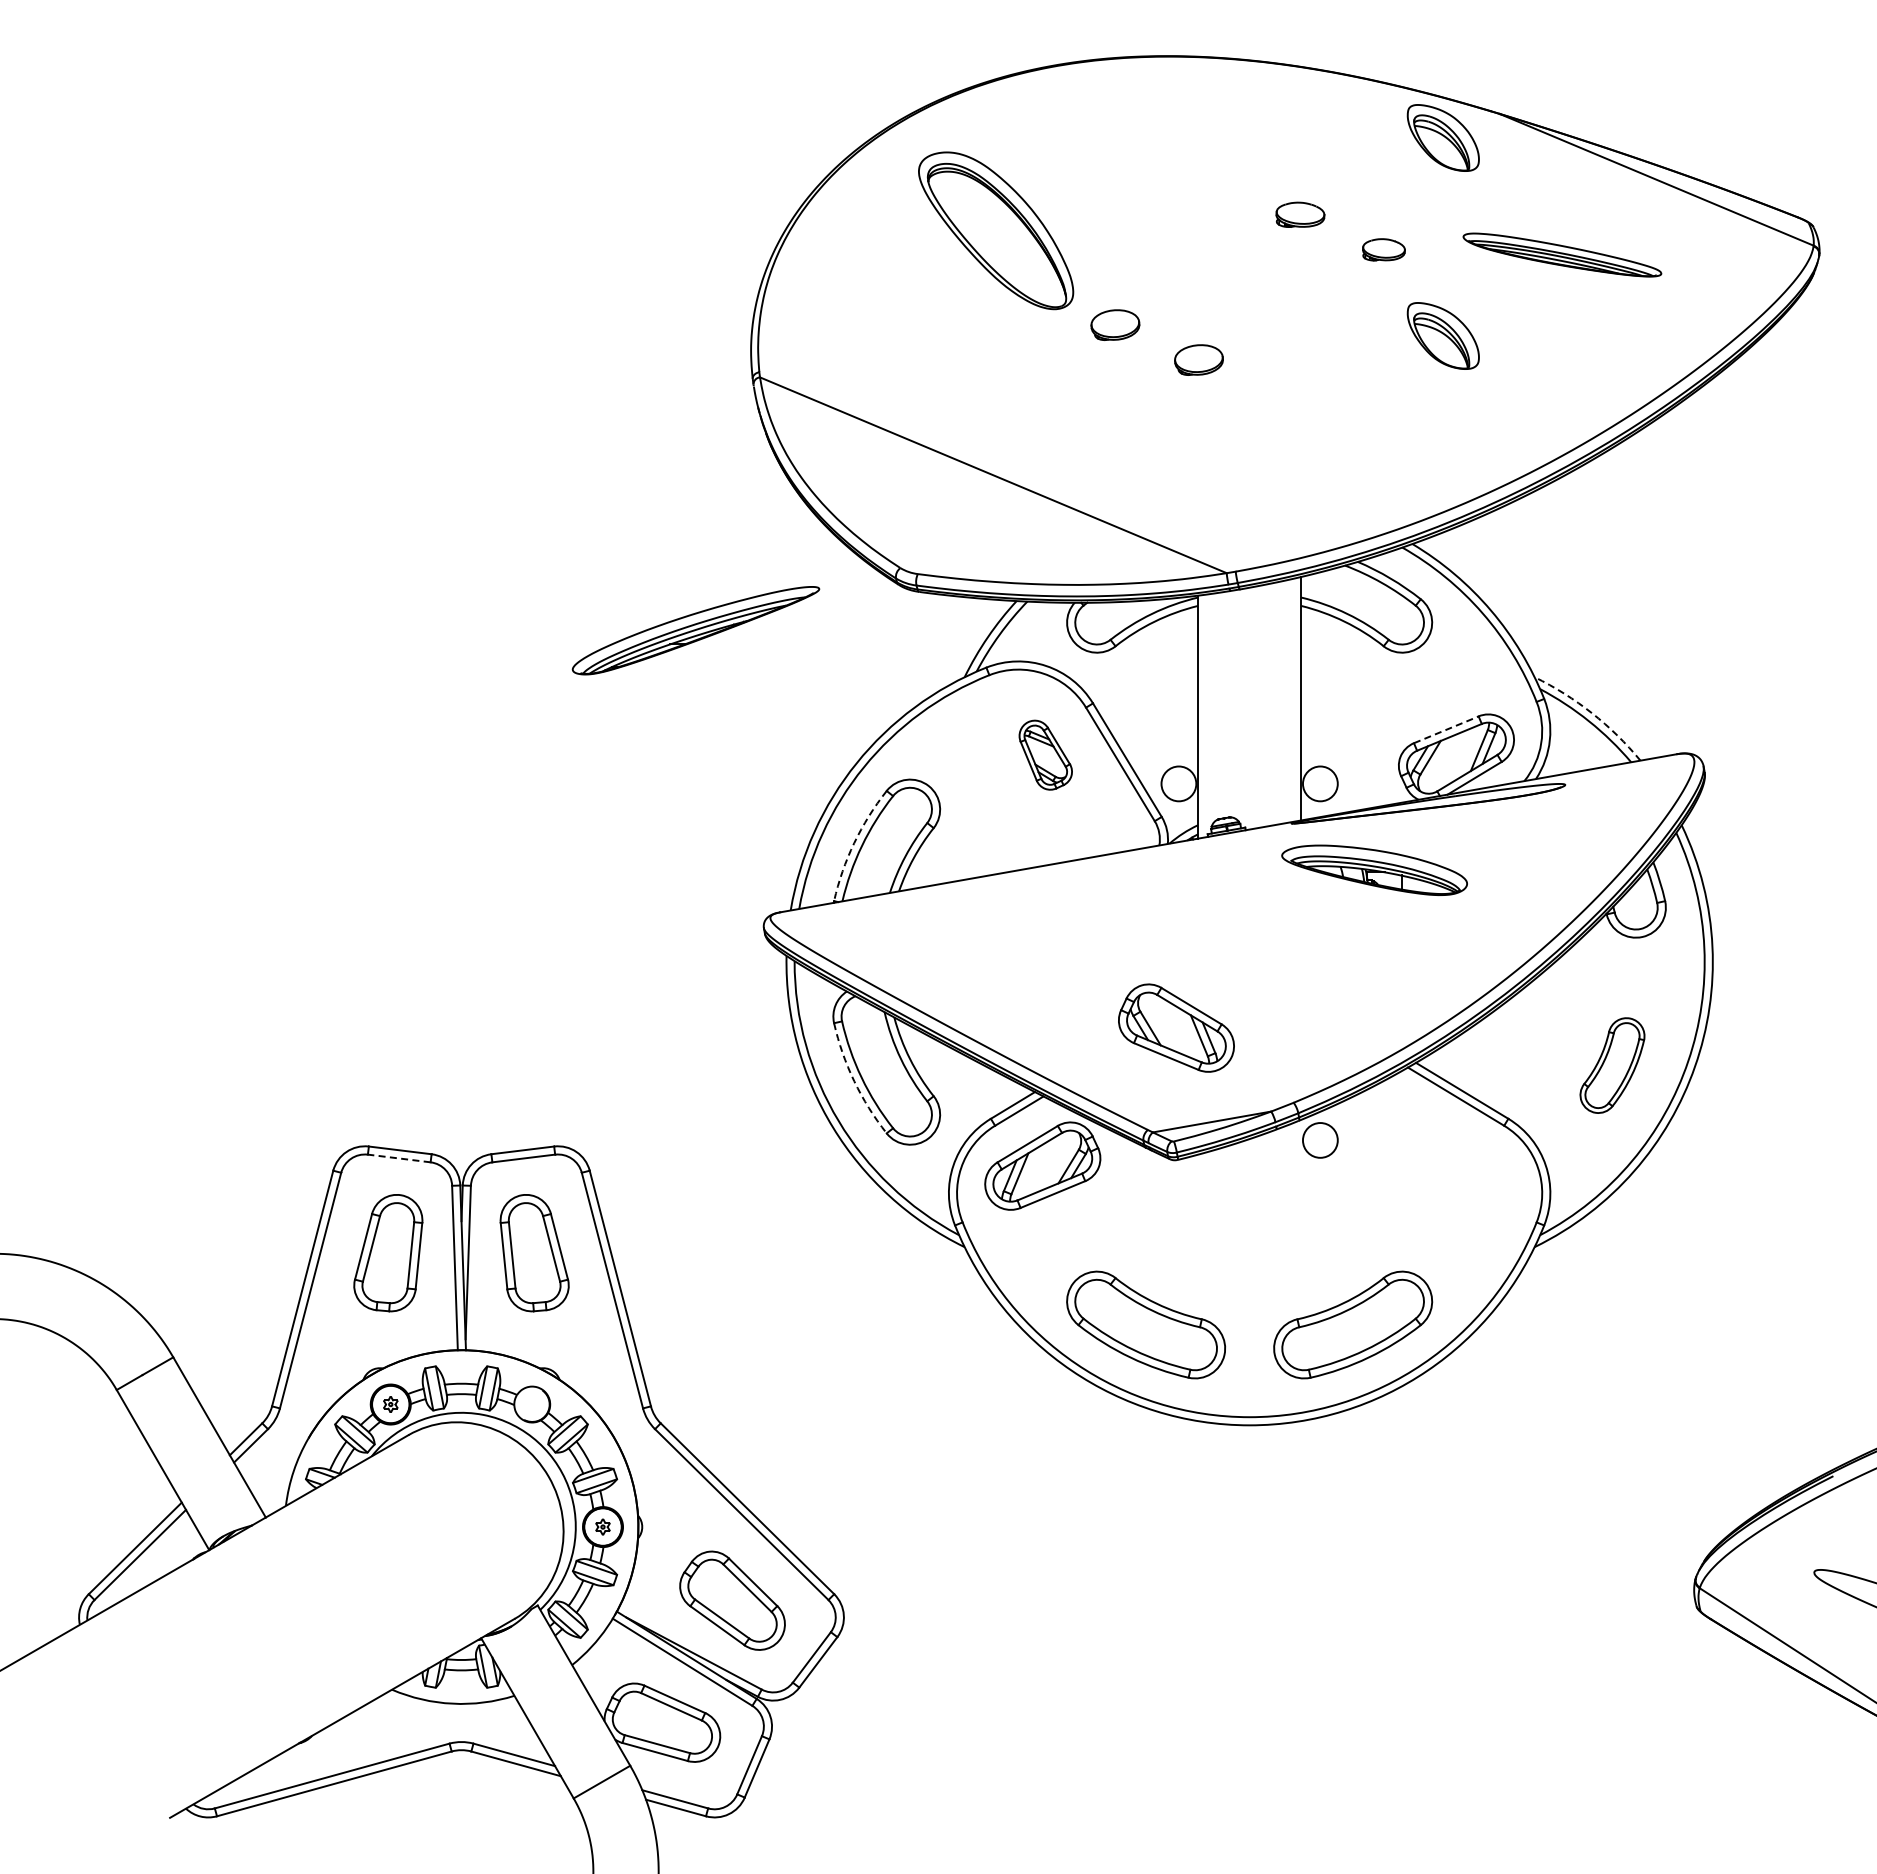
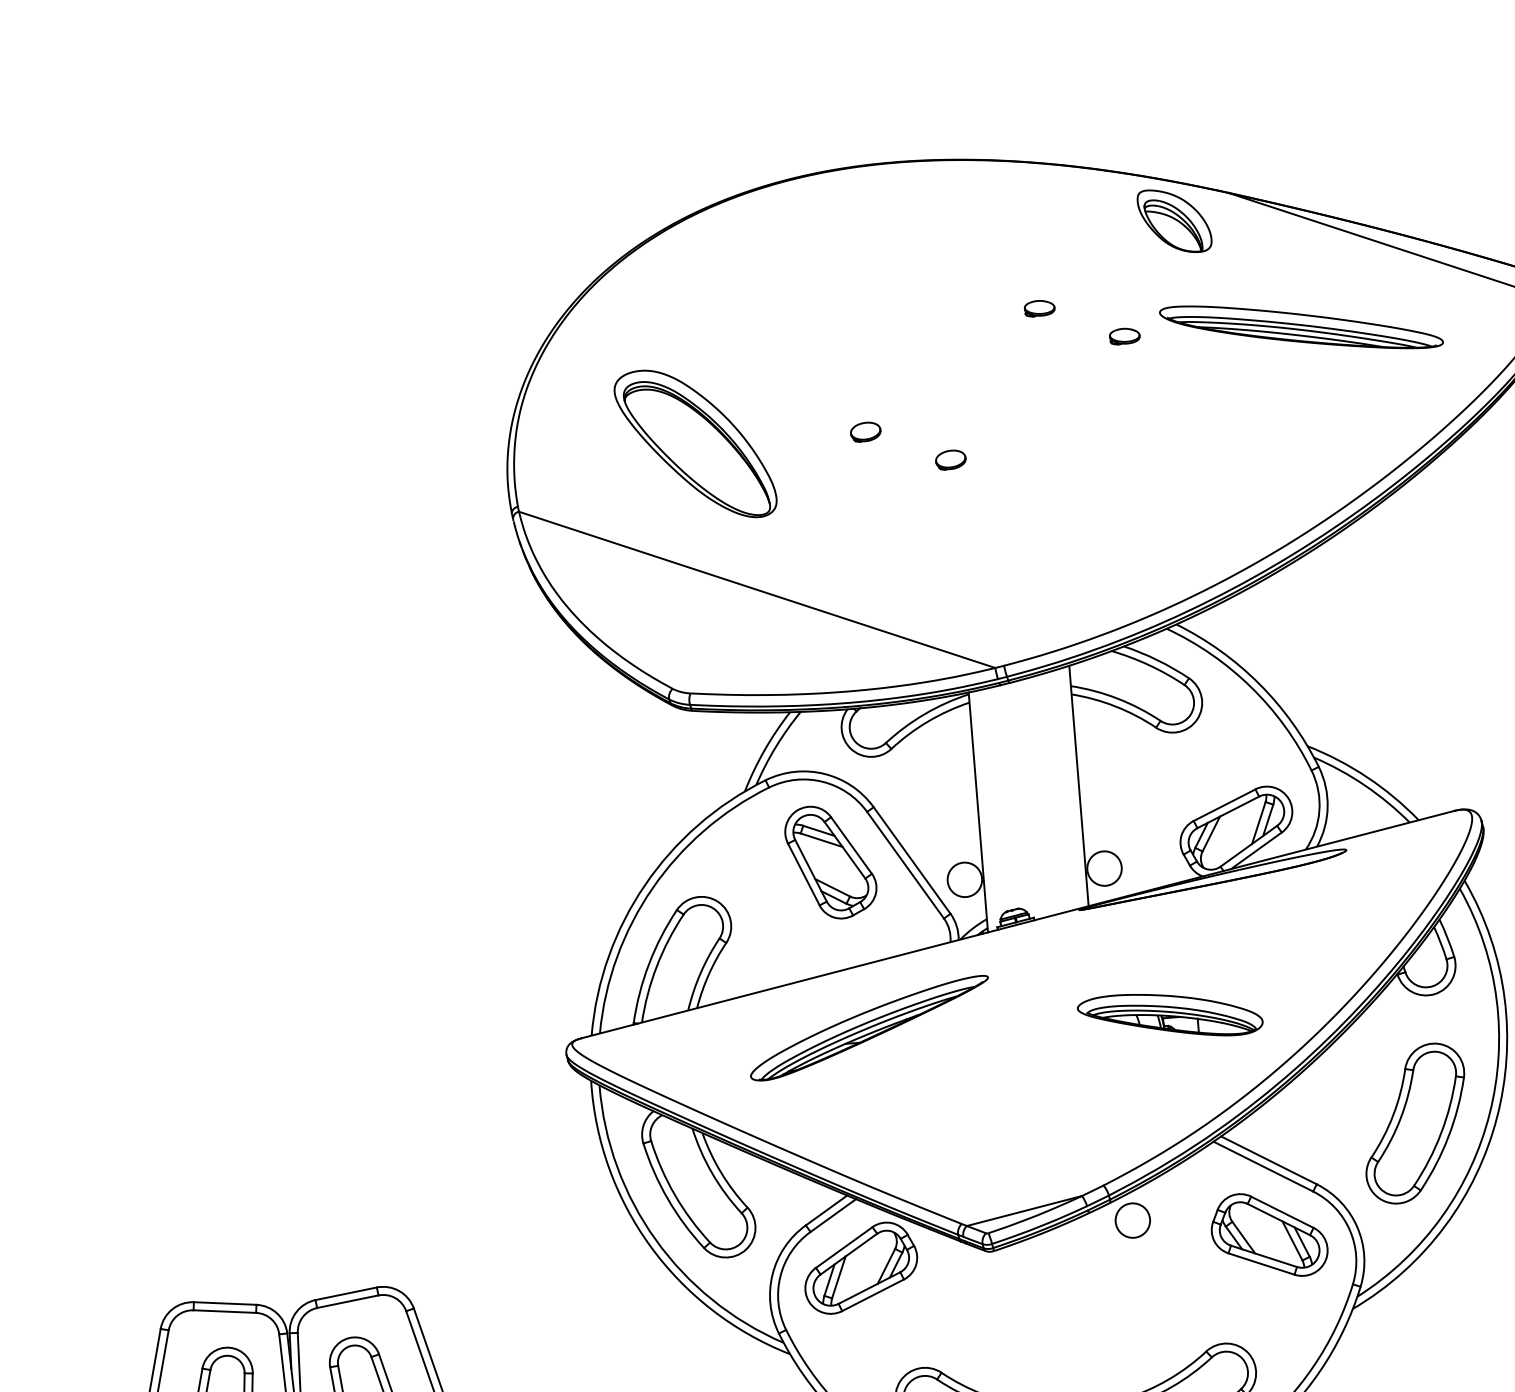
part: (1300, 214) -> (1039, 308), size x0.62
part: (996, 230) -> (695, 443), moved
part: (1383, 249) -> (1124, 335), size x0.71
part: (1562, 254) -> (1301, 326), size x1.43
part: (1115, 325) -> (865, 432), size x0.62
part: (1442, 335) -> (1189, 416), removed
part: (1198, 360) -> (950, 460), size x0.62
part: (695, 630) -> (869, 1028), moved
arc: (1592, 713) -> (1367, 777), dashed -> solid
line: (1446, 729) -> (1224, 804), dashed -> solid
part: (1045, 754) -> (830, 861), size x1.67
arc: (854, 843) -> (649, 964), dashed -> solid
part: (1374, 869) -> (1170, 1014), moved
part: (1176, 1027) -> (1269, 1234), moved
part: (1612, 1065) -> (1415, 1123), size x1.67
arc: (854, 1081) -> (668, 1199), dashed -> solid
line: (399, 1158) -> (225, 1311), dashed -> solid

